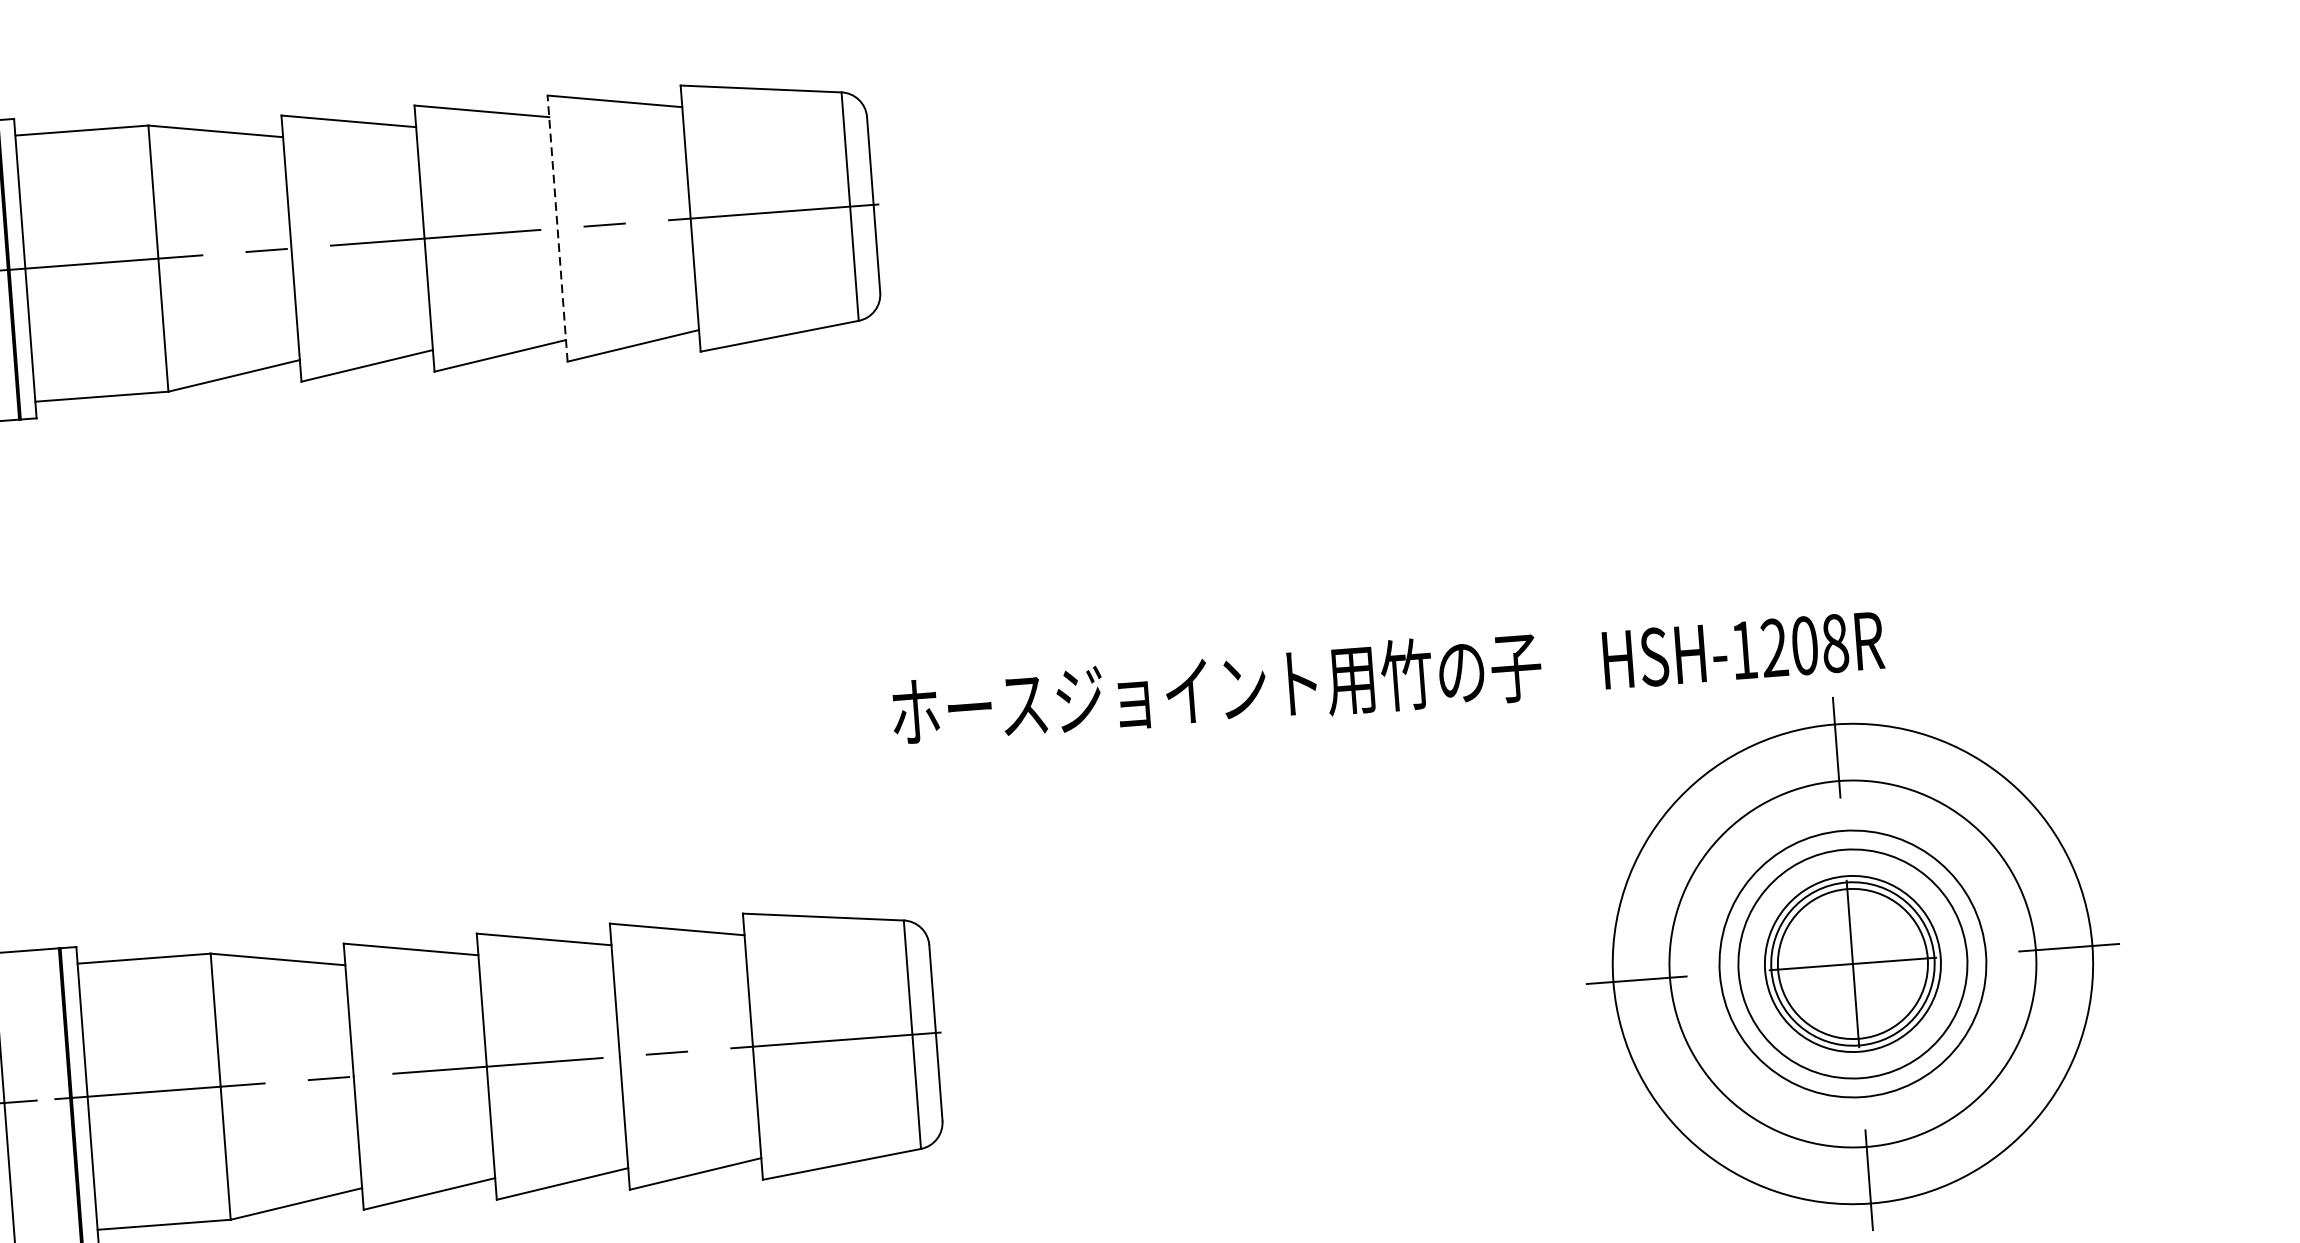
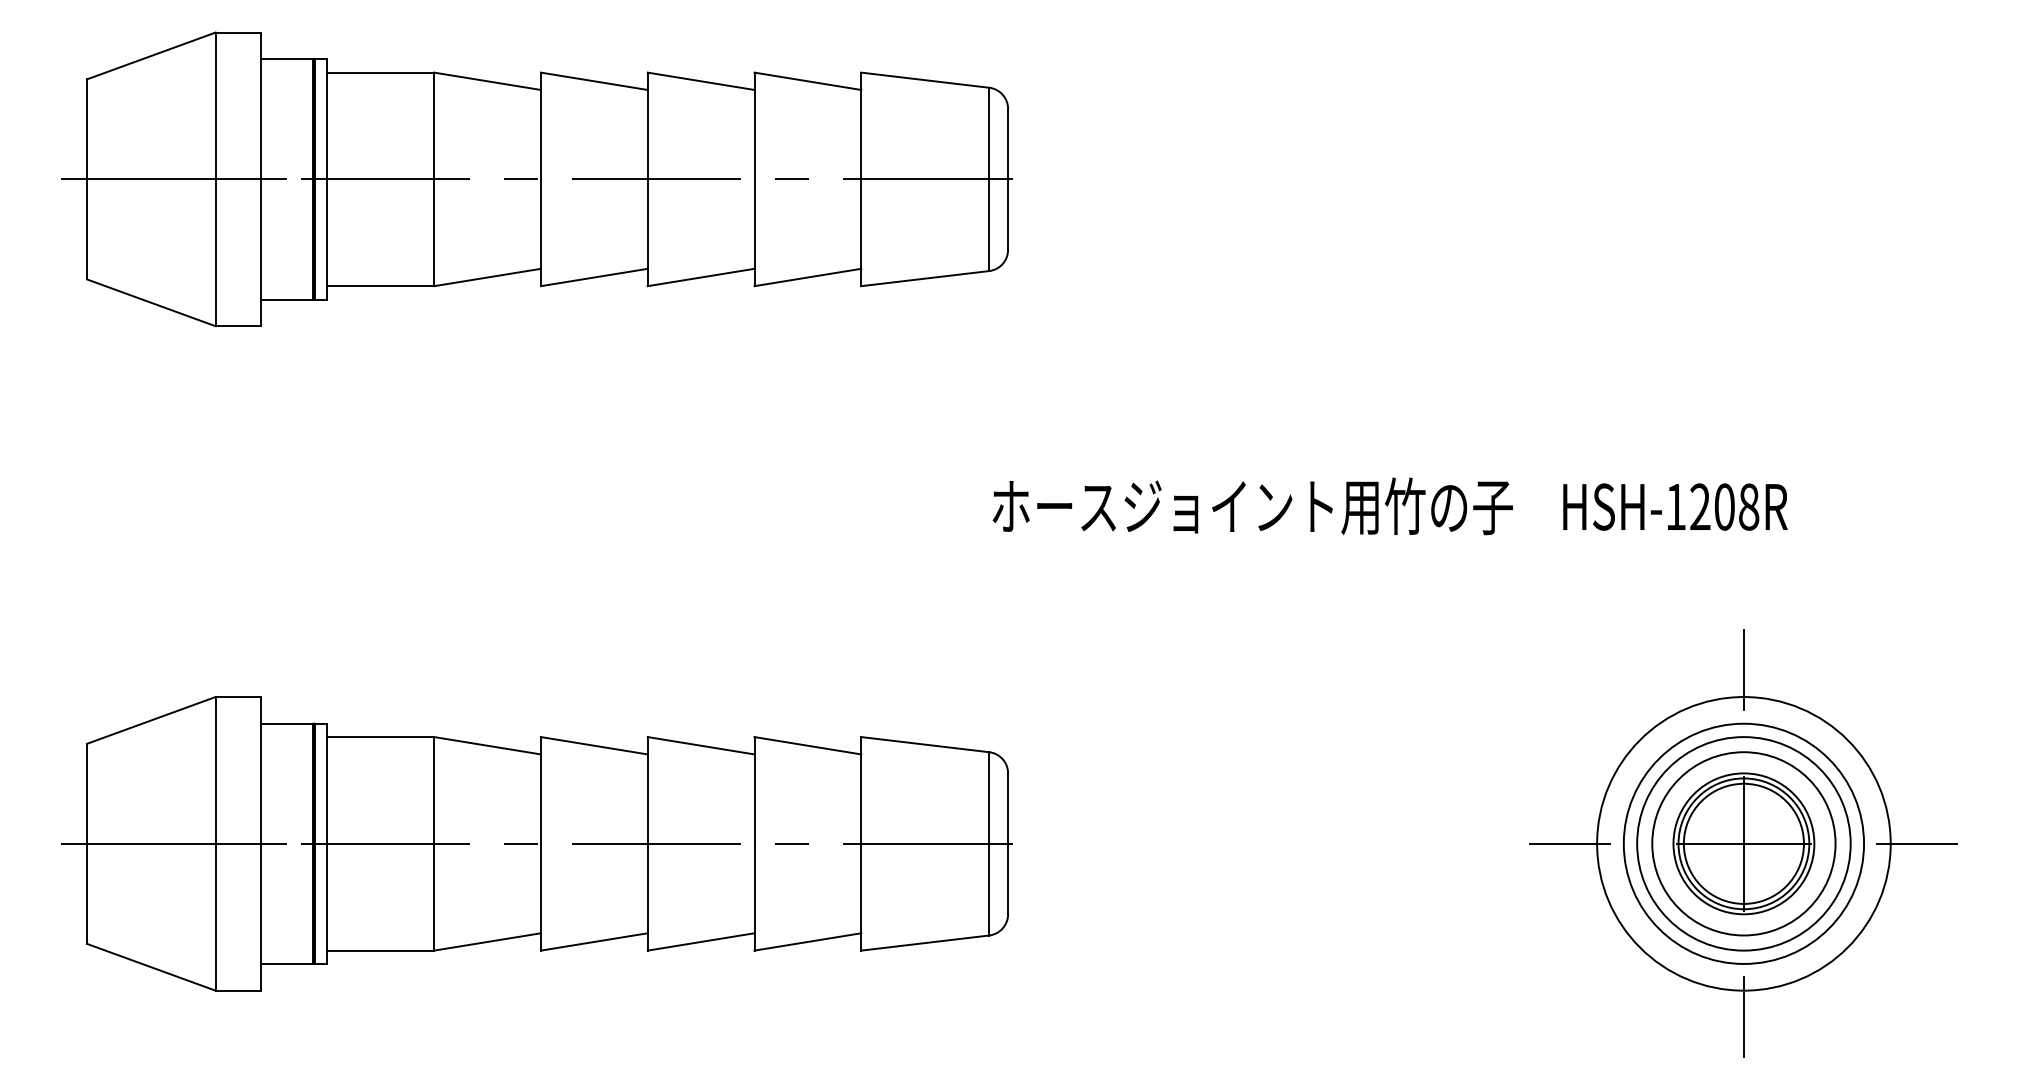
line: (557, 228) -> (754, 179), dashed -> solid
text: (1387, 676) -> (1389, 506), moved
circle: (1852, 963) -> (1743, 843), size x0.62

